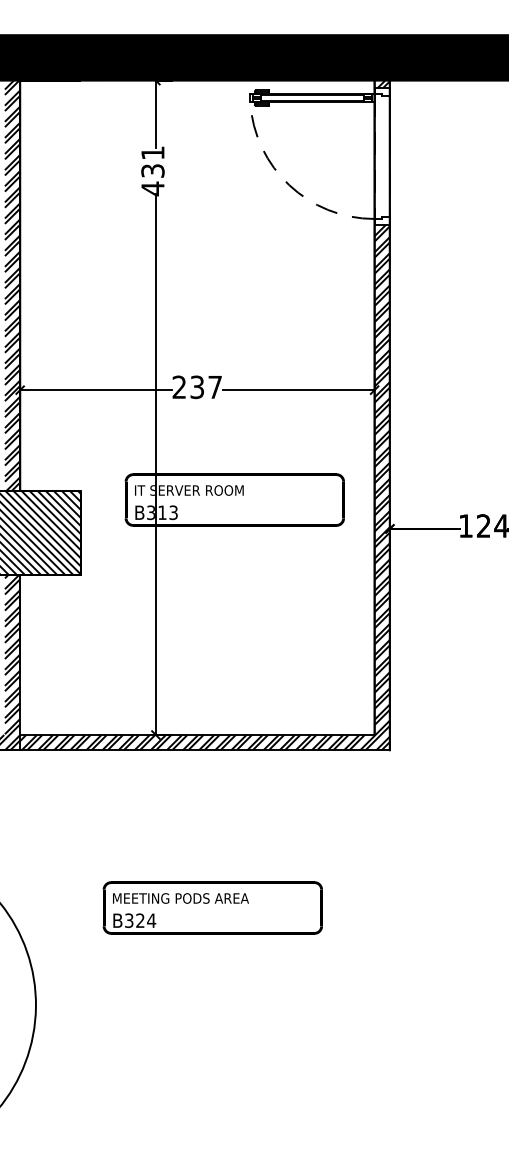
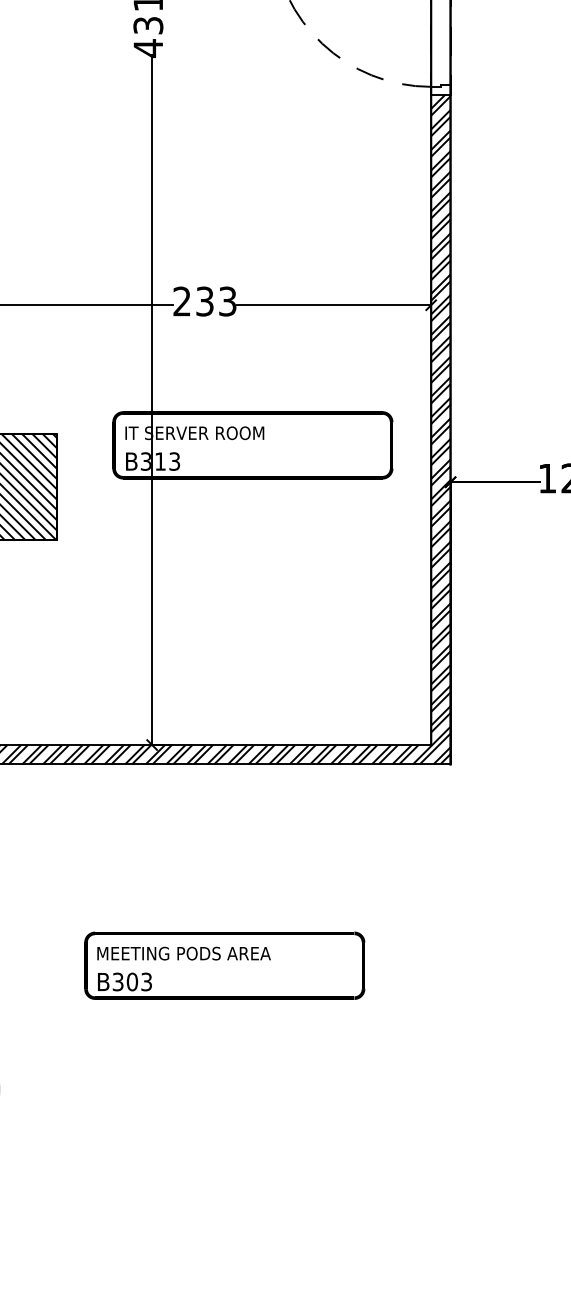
text: (214, 387) -> (226, 301), 237 -> 233
text: (146, 920) -> (140, 981), B324 -> B303

